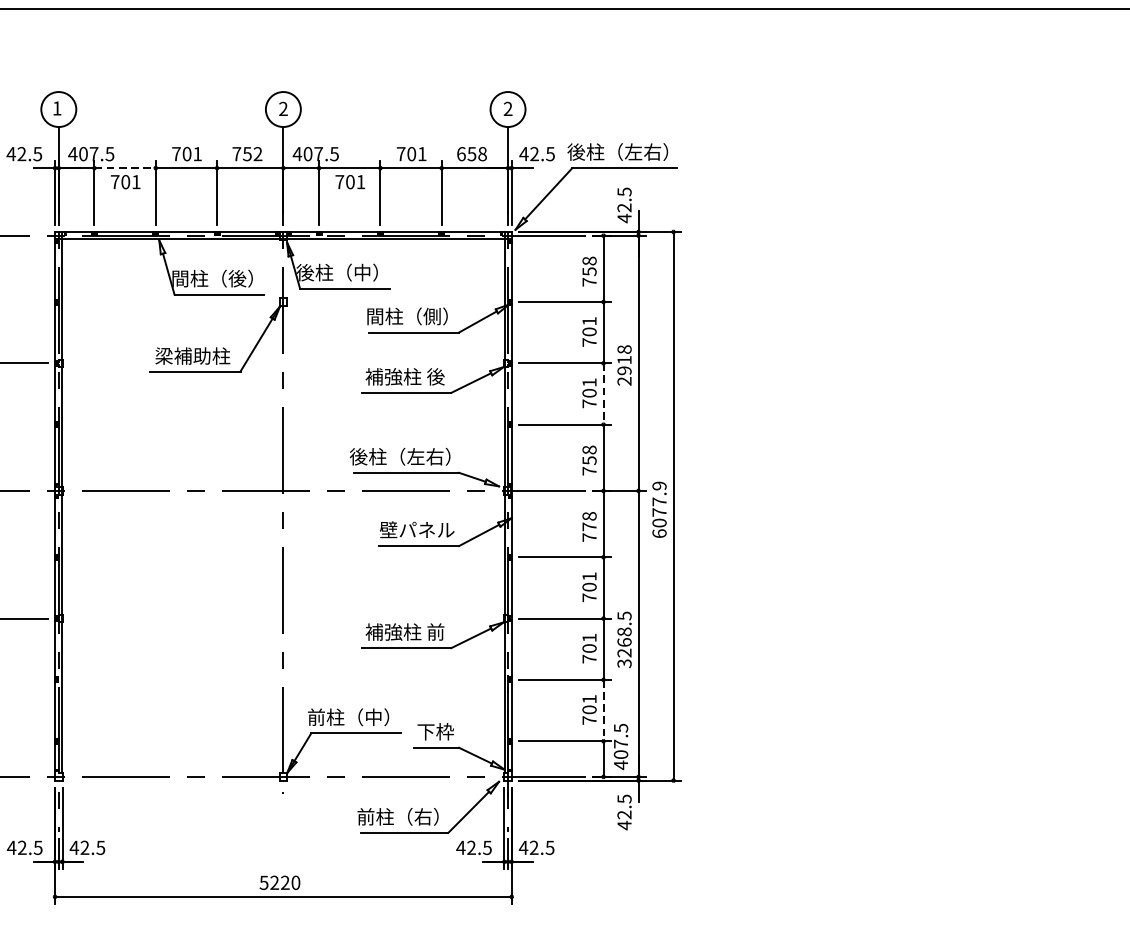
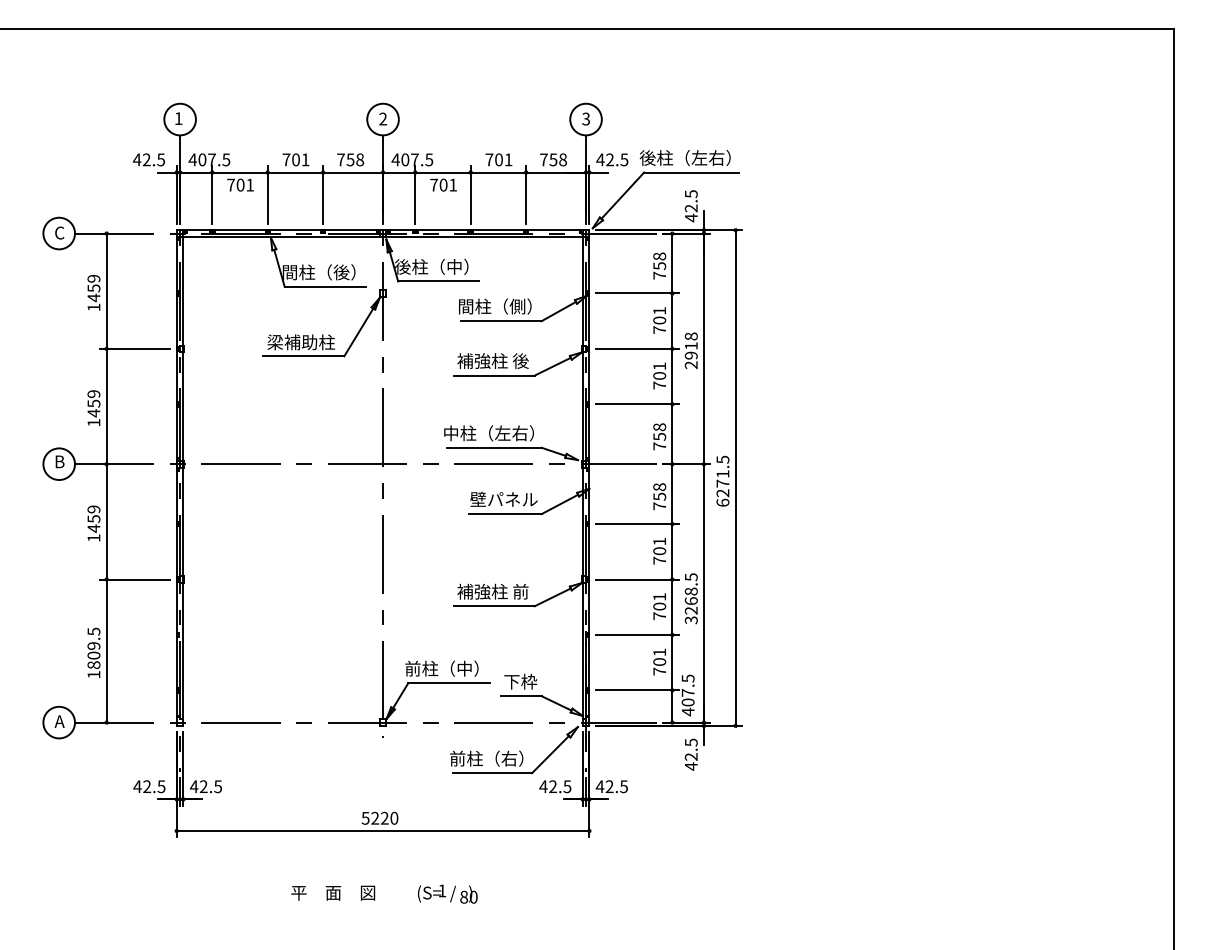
text: (508, 109) -> (586, 119), 2 -> 3
text: (258, 153) -> (360, 159), 752 -> 758
text: (460, 153) -> (543, 159), 658 -> 758
line: (125, 168) -> (240, 172), dashed -> solid
line: (603, 393) -> (672, 376), dashed -> solid
text: (359, 456) -> (451, 433), 後柱（左右） -> 中柱（左右）
text: (659, 504) -> (722, 476), 6077.9 -> 6271.5
text: (589, 526) -> (659, 496), 778 -> 758
line: (603, 710) -> (672, 662), dashed -> solid

